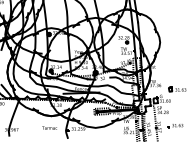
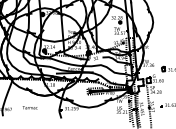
text: (49, 127) -> (29, 107), moved

